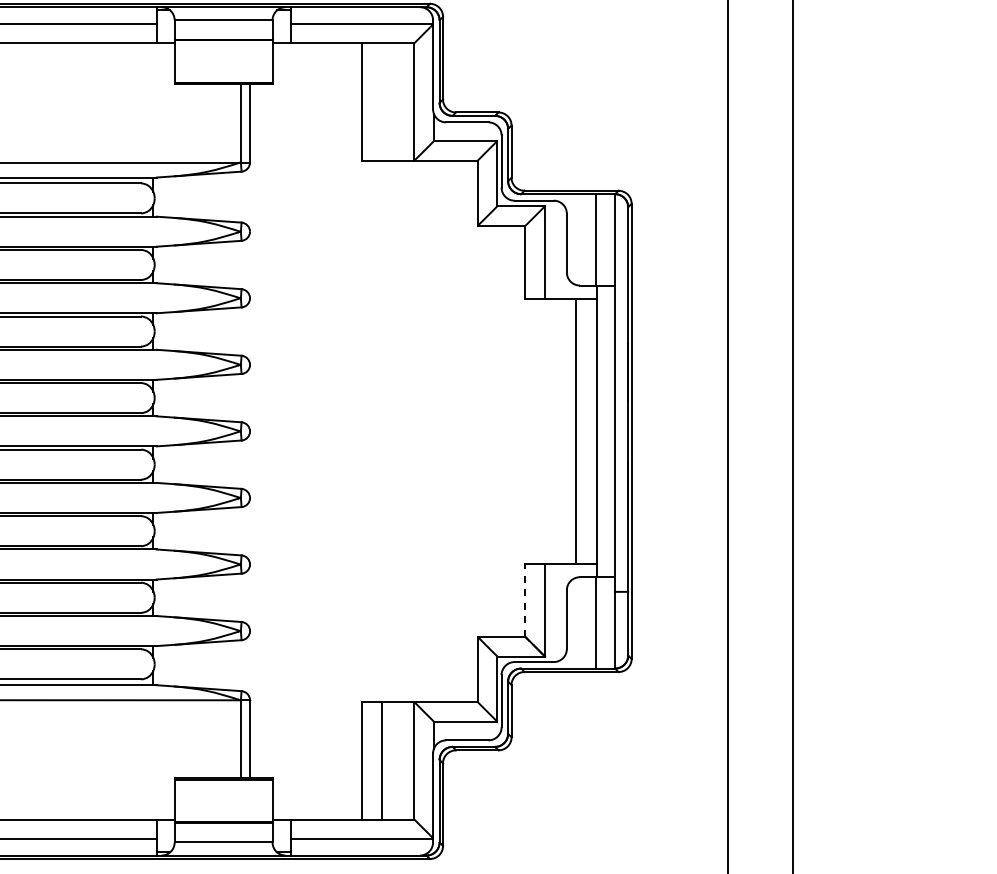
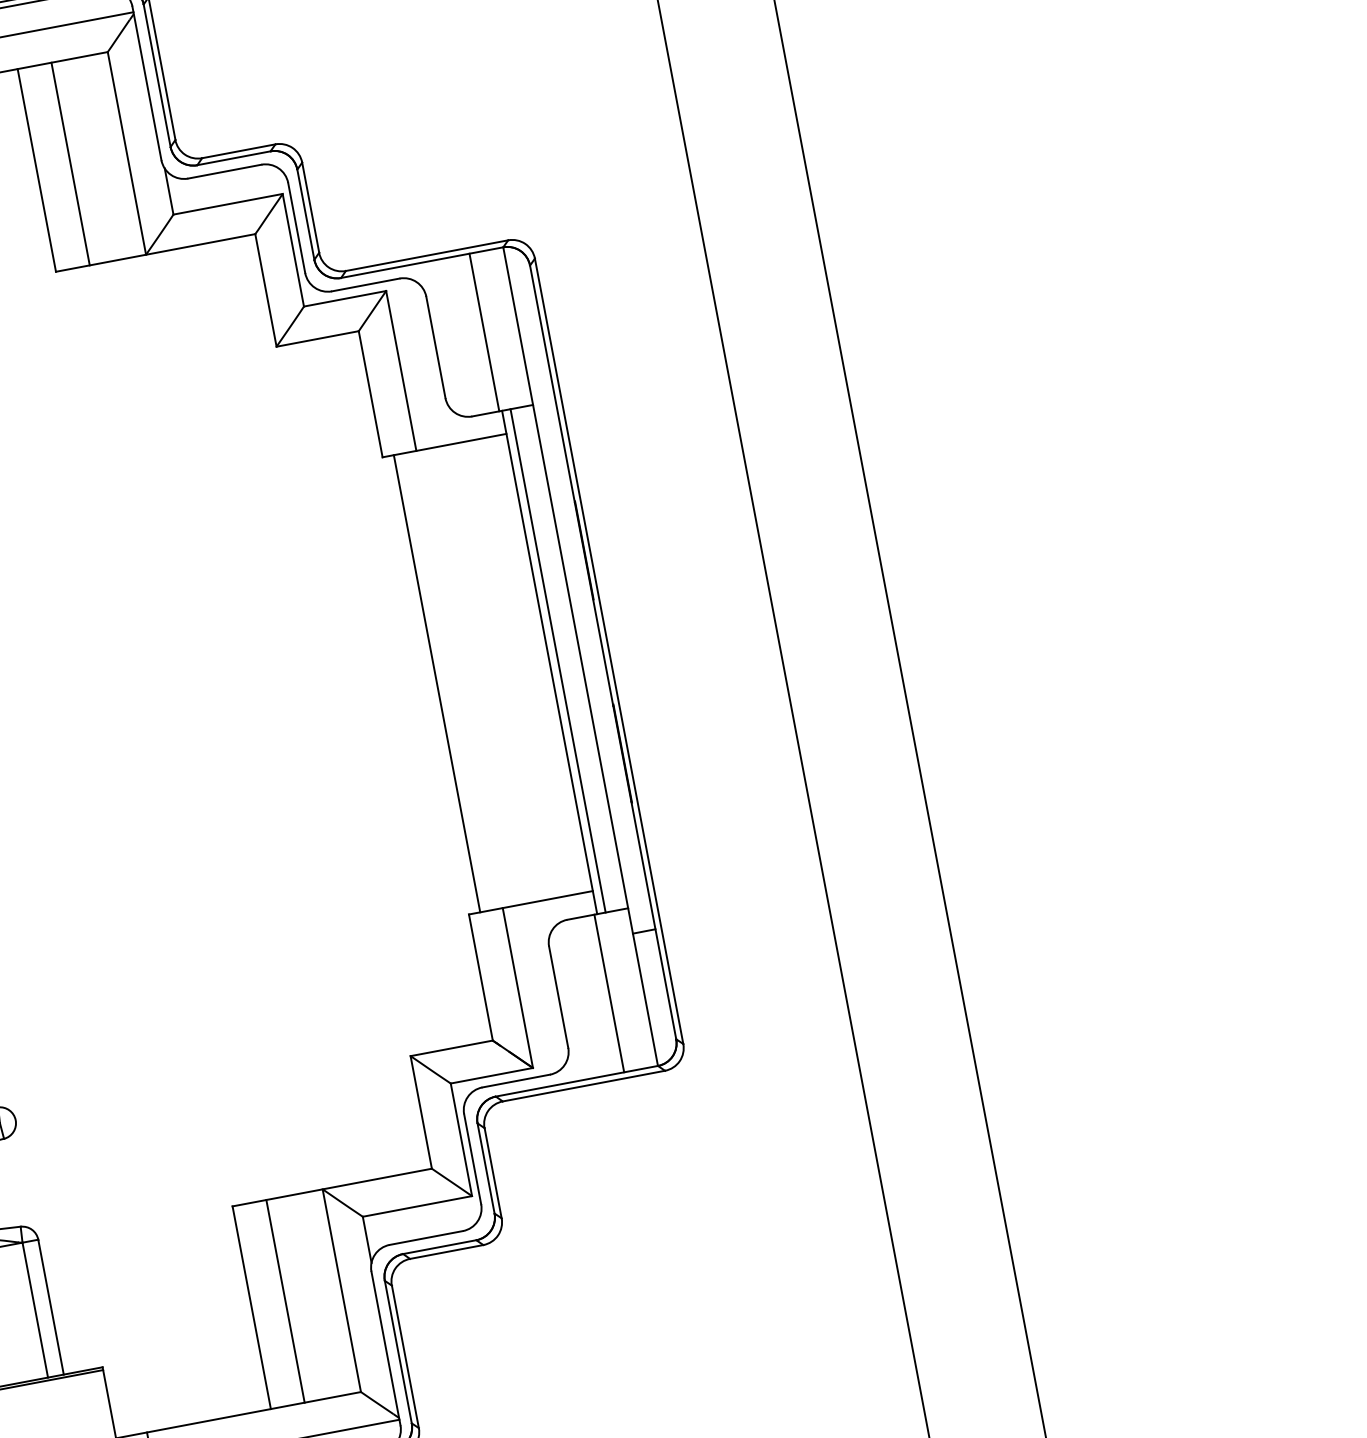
line: (381, 101) -> (69, 163), added
line: (575, 430) -> (435, 682), moved
line: (602, 431) -> (558, 660), added
line: (525, 600) -> (481, 977), dashed -> solid

